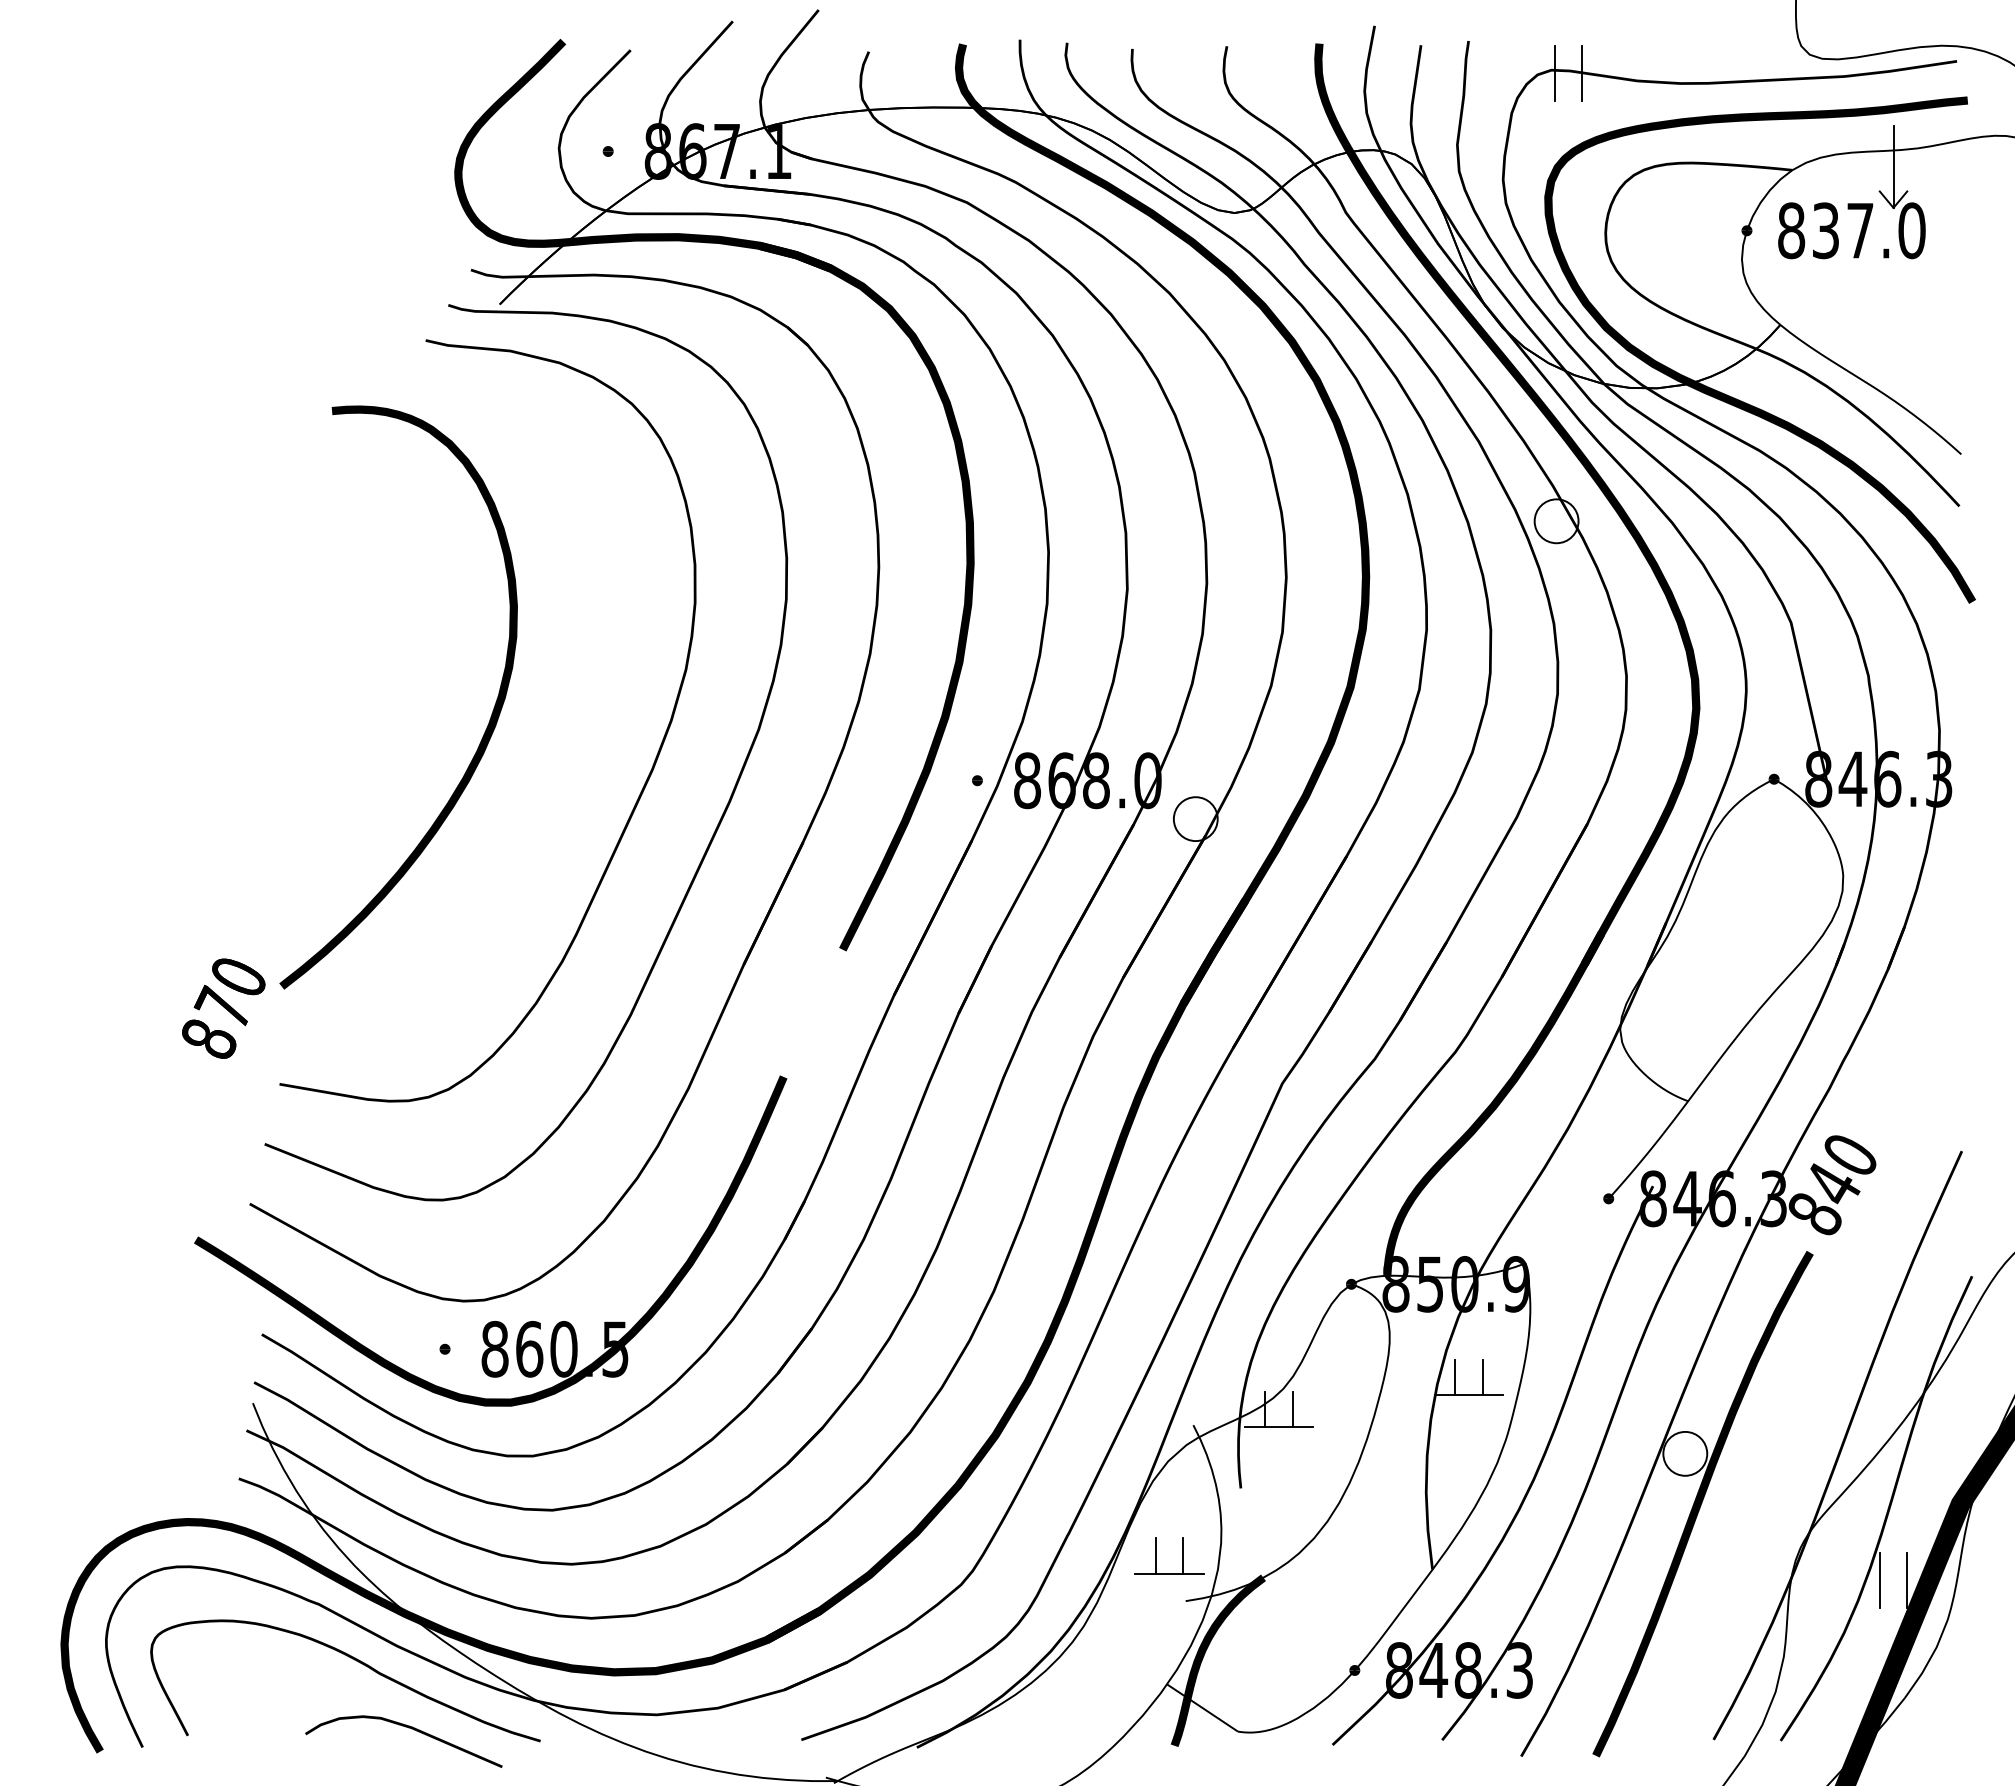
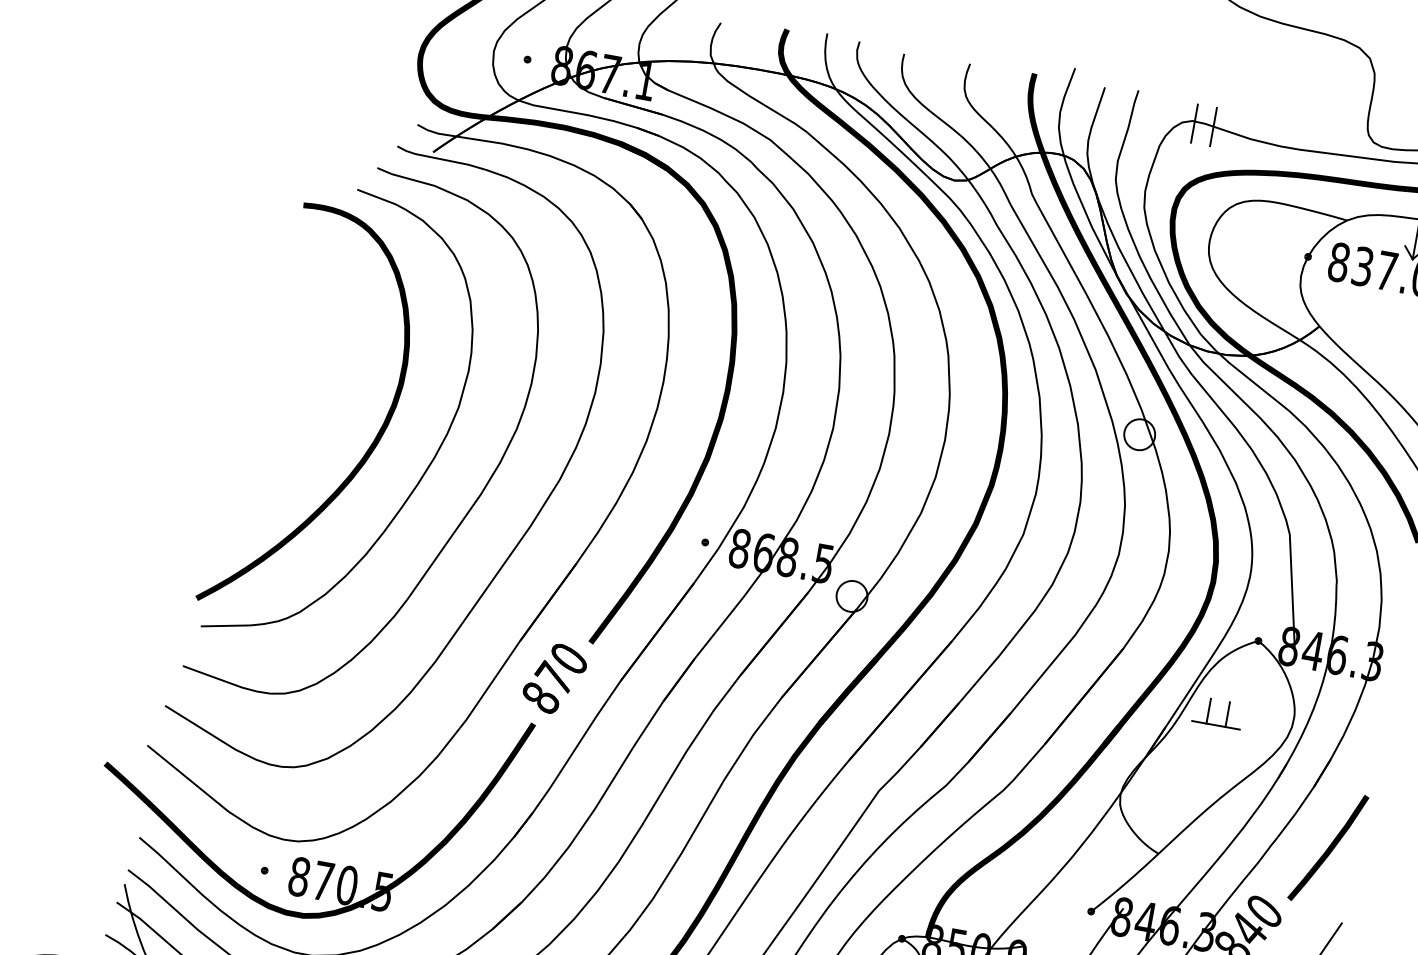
curve: (570, 745) -> (427, 467), added
text: (1147, 780) -> (823, 563), 868.0 -> 868.5
part: (1722, 889) -> (1208, 711), added
text: (223, 1008) -> (554, 678), moved
line: (1923, 1050) -> (1328, 847), added
text: (529, 1348) -> (323, 880), 860.5 -> 870.5

